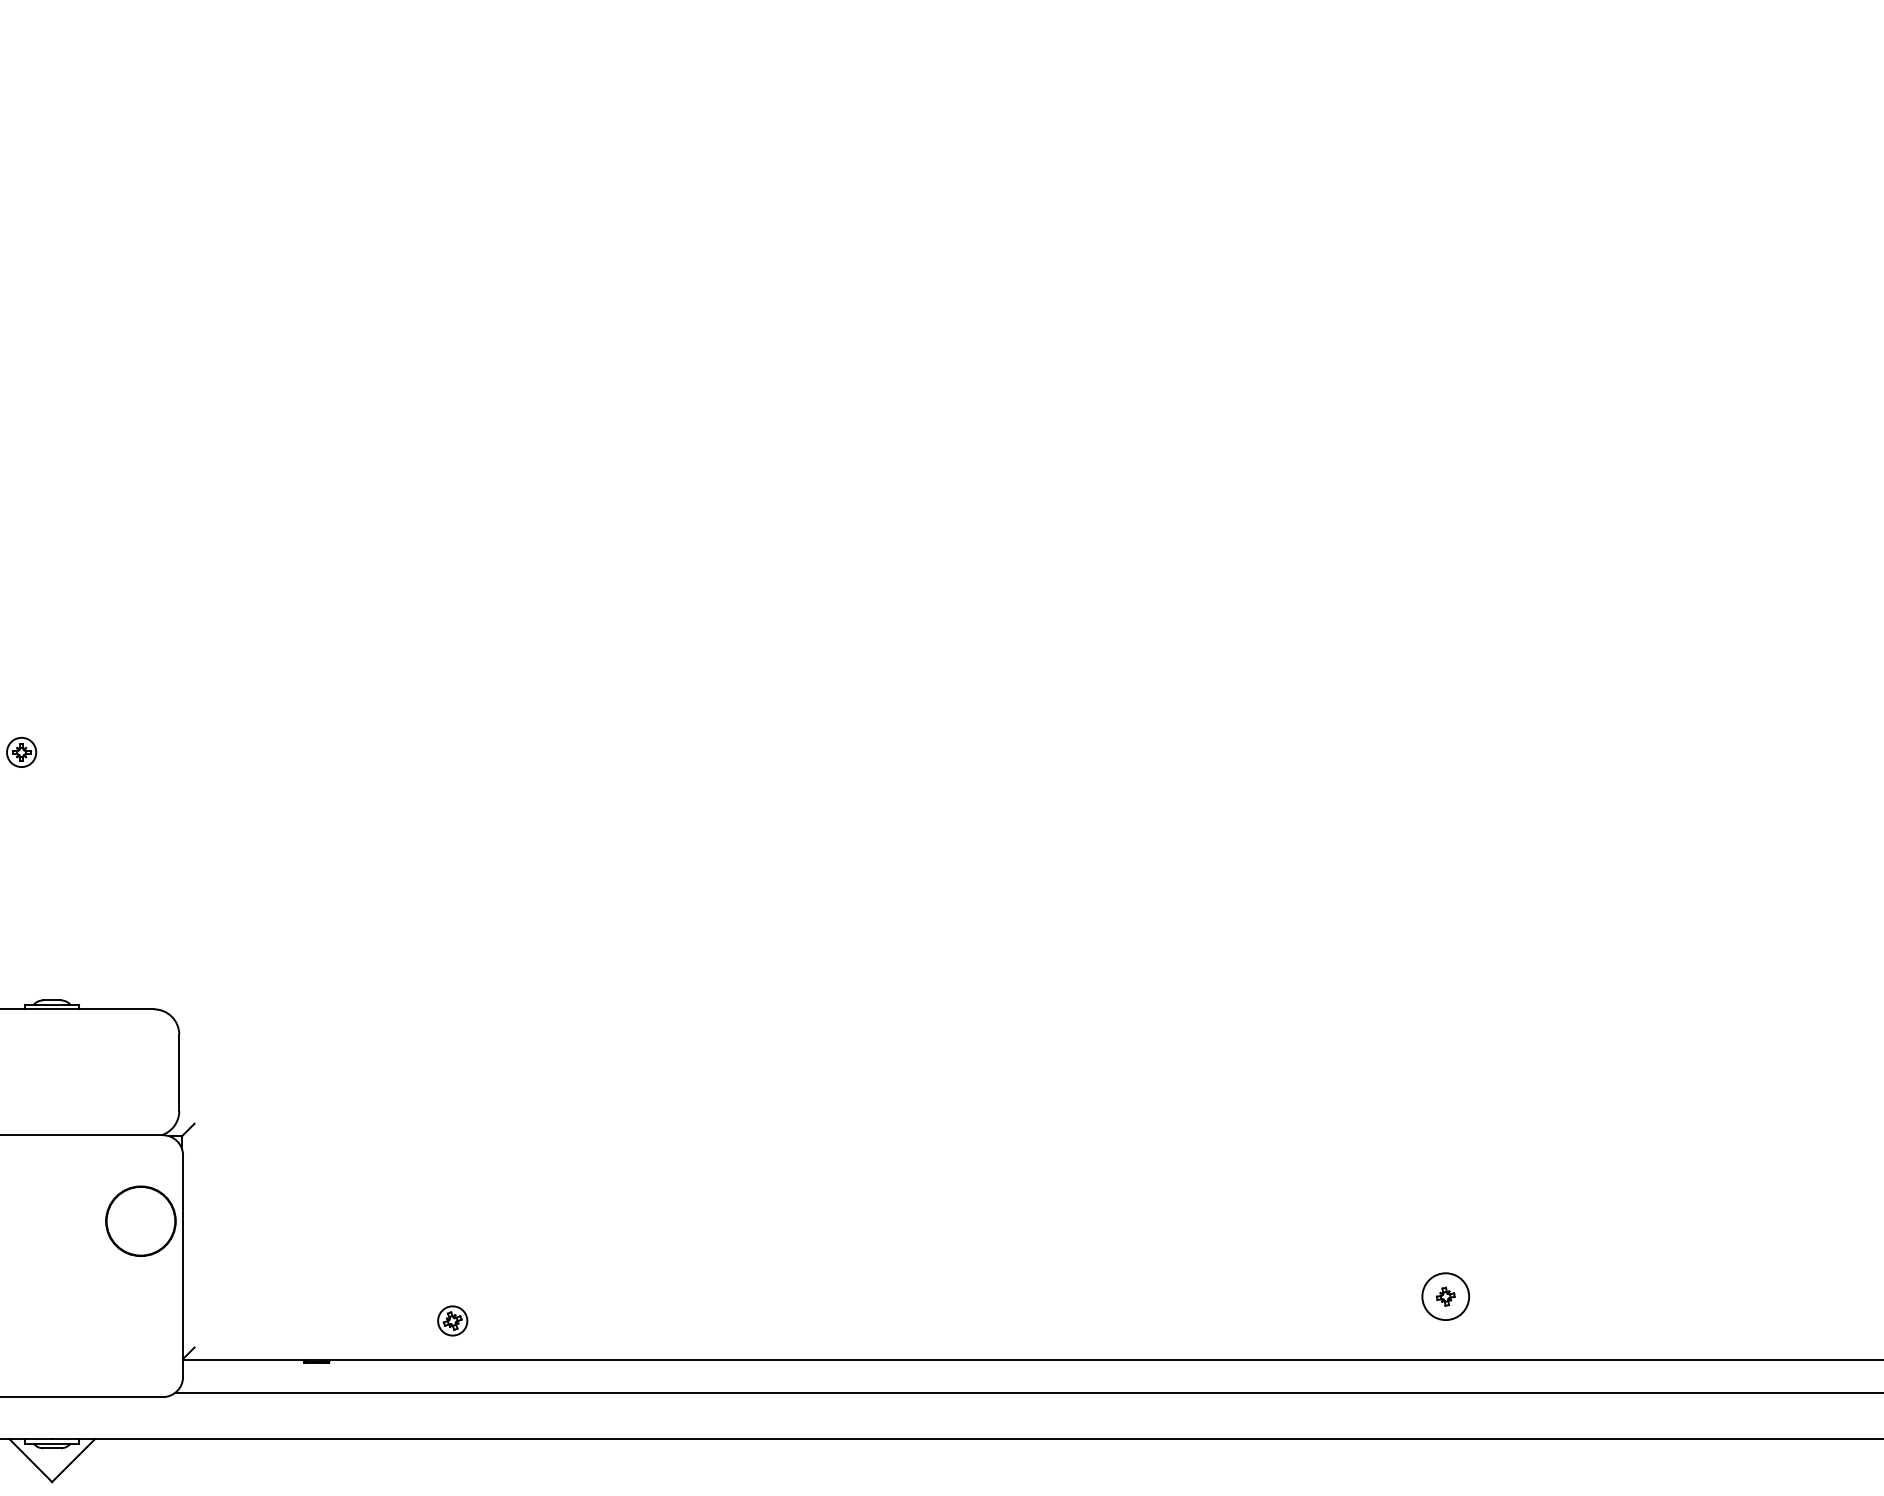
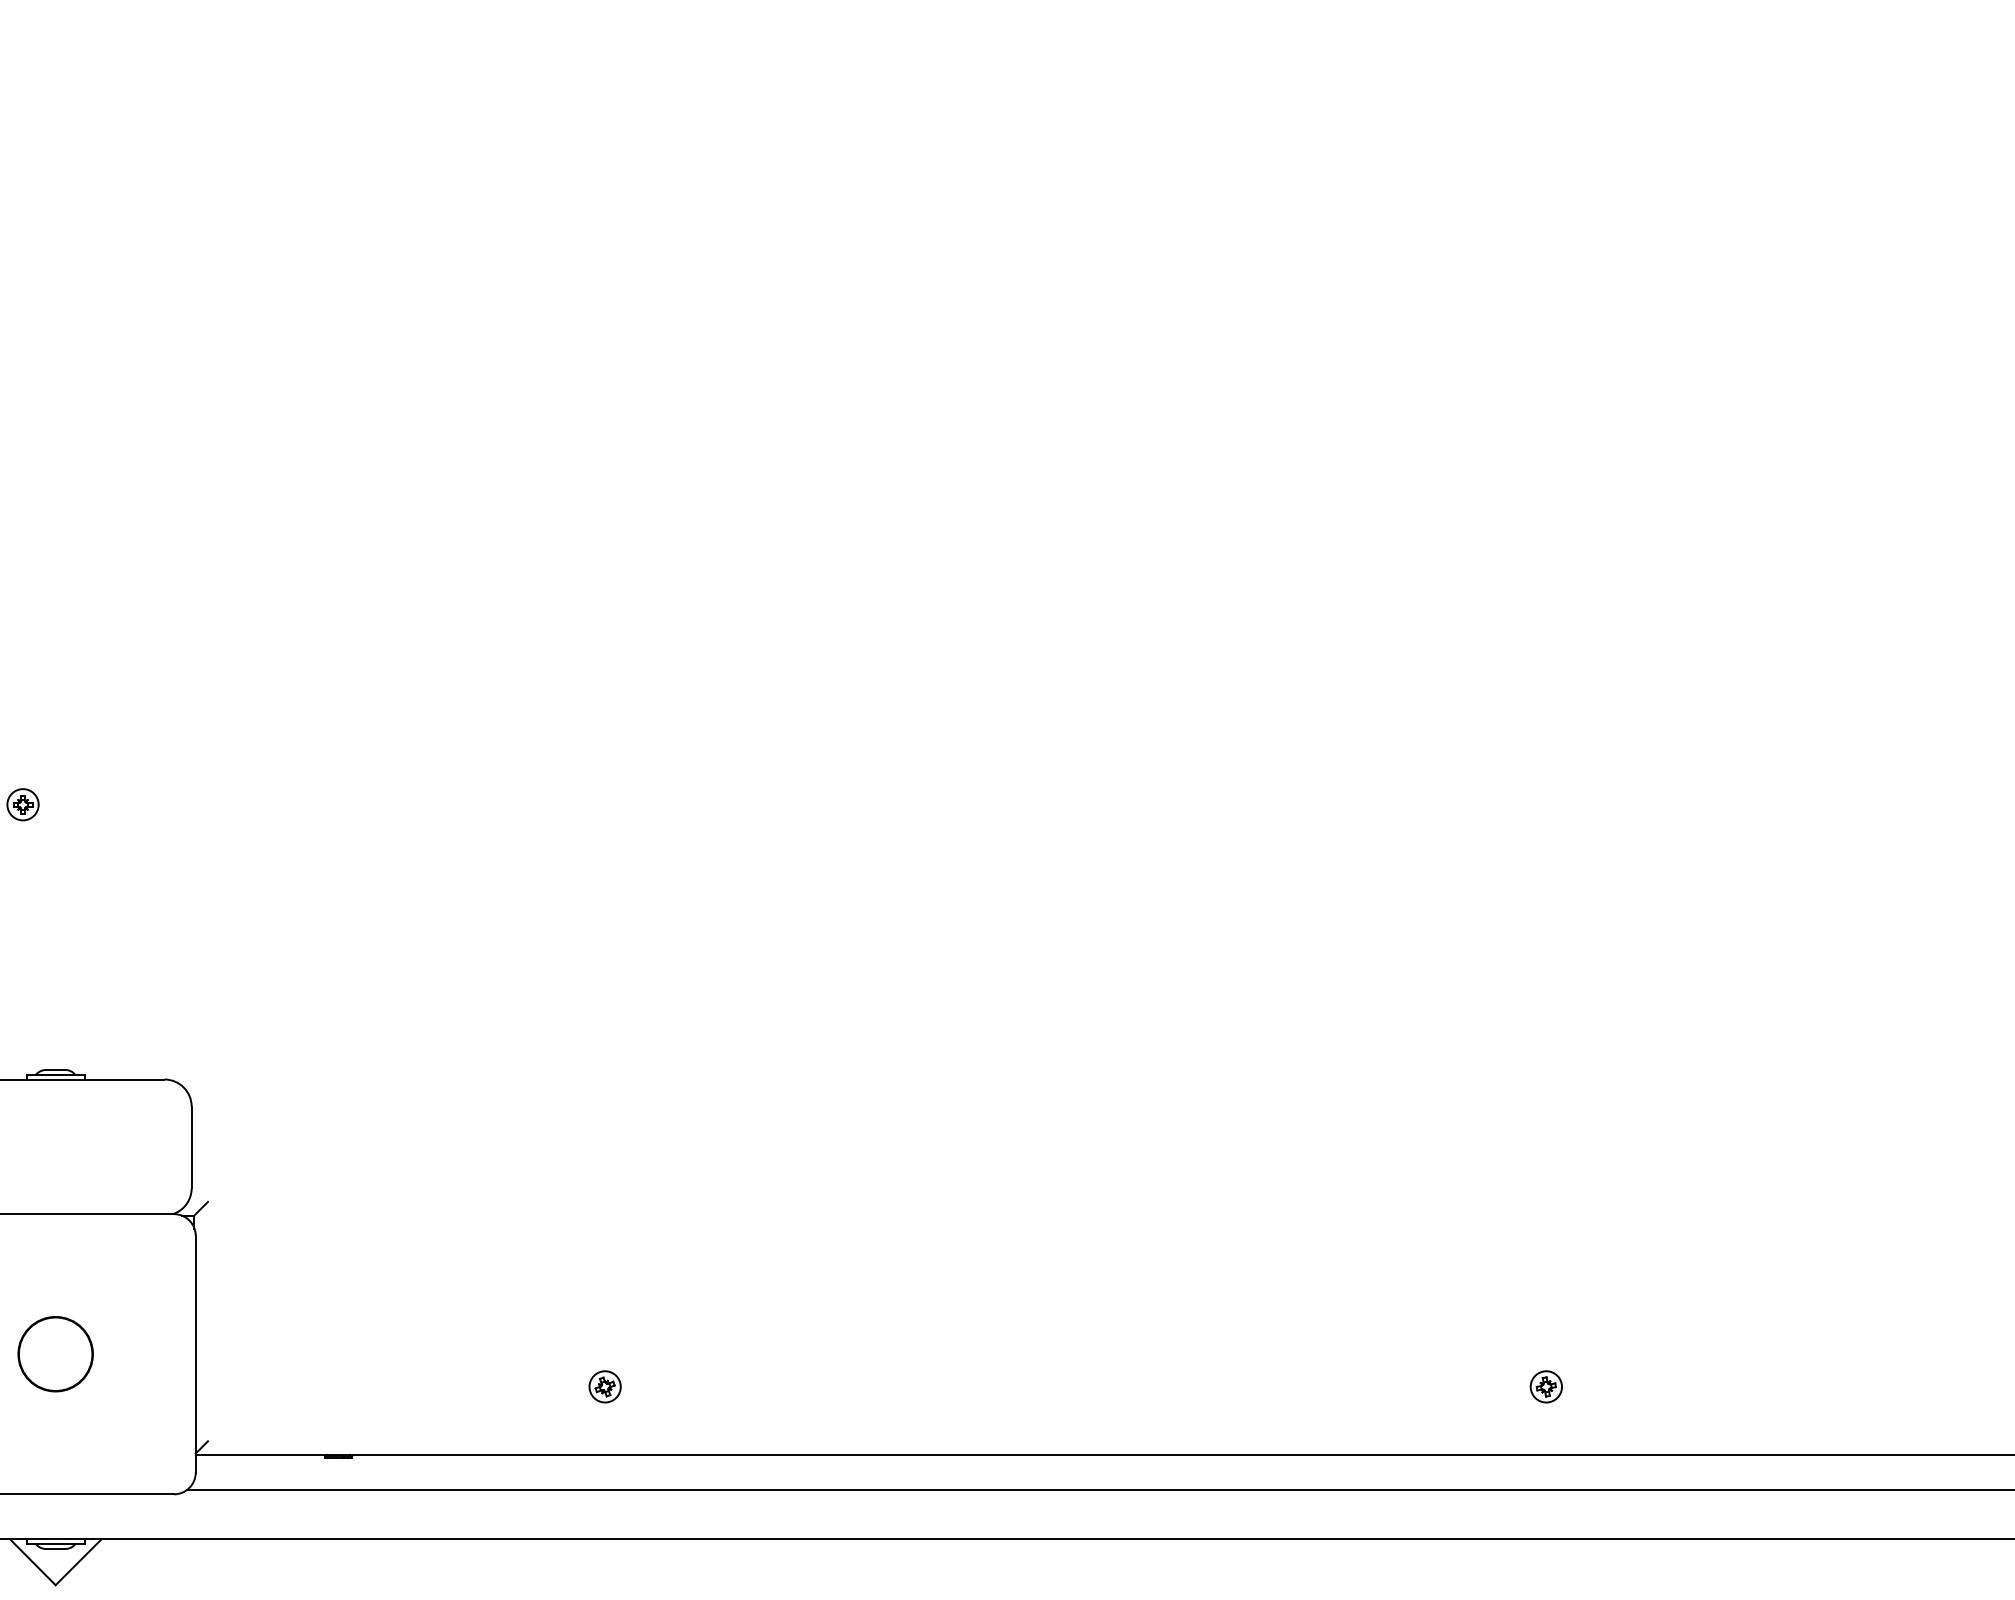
circle: (140, 1221) -> (55, 1354), moved
circle: (1444, 1296) -> (1545, 1386), size x0.62
part: (452, 1320) -> (604, 1386), moved

